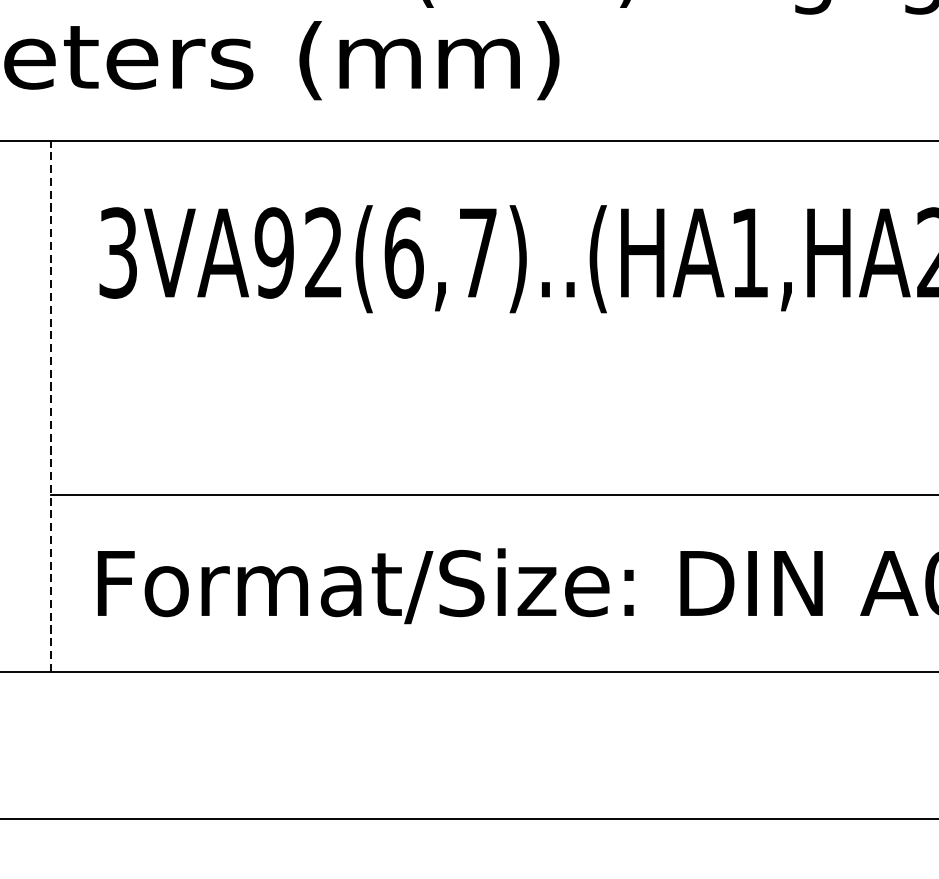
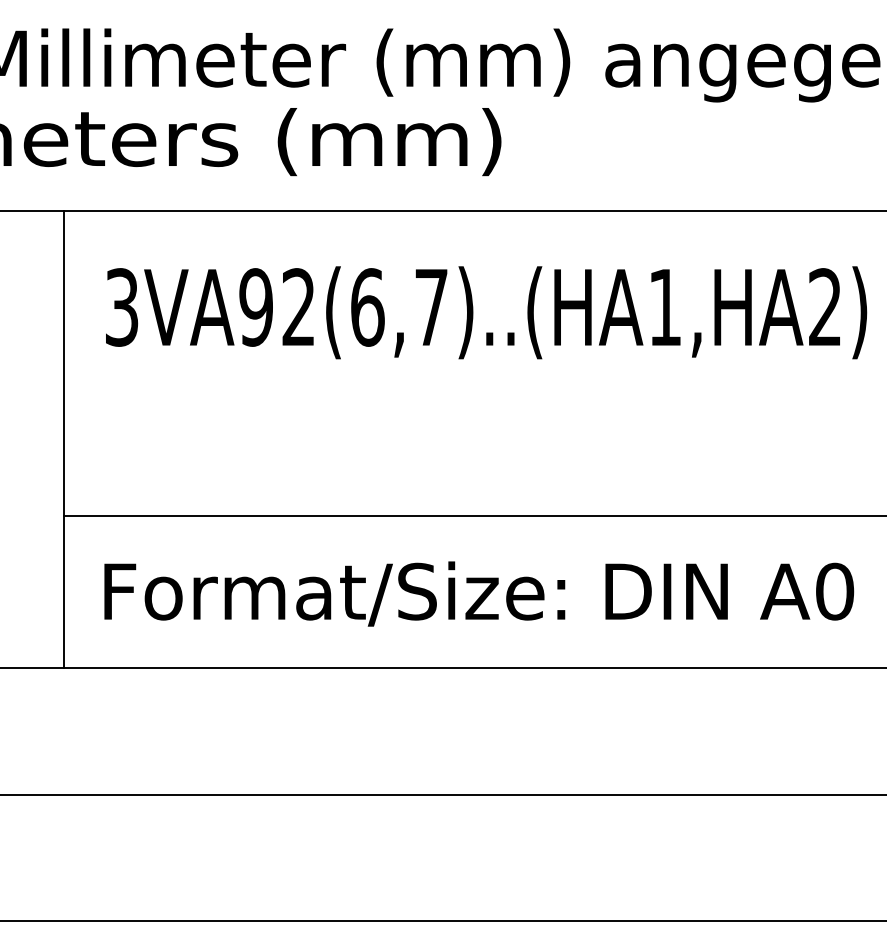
line: (51, 405) -> (64, 438), dashed -> solid

